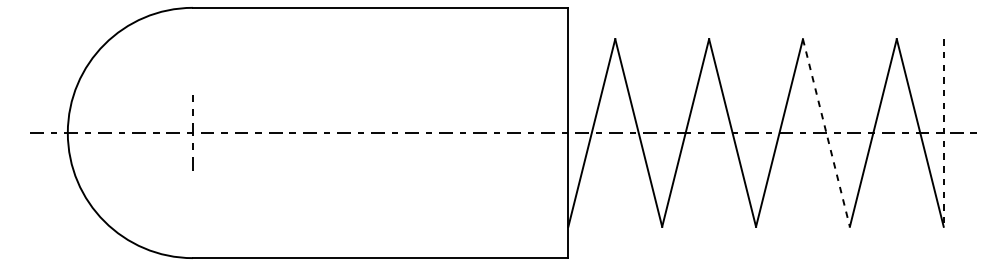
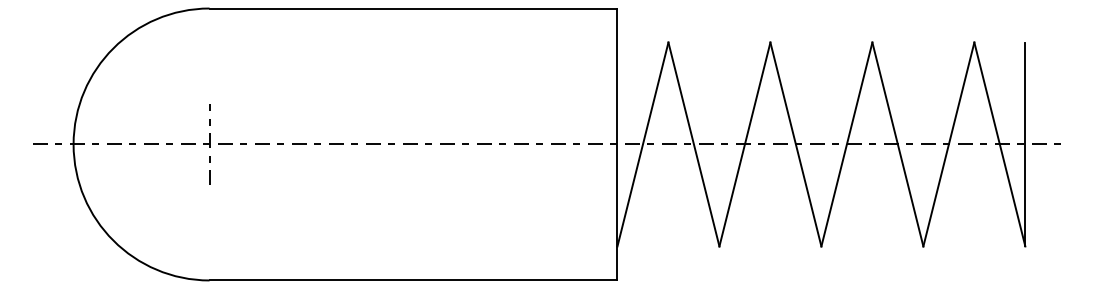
line: (826, 133) -> (898, 144), dashed -> solid
line: (943, 133) -> (1025, 144), dashed -> solid

